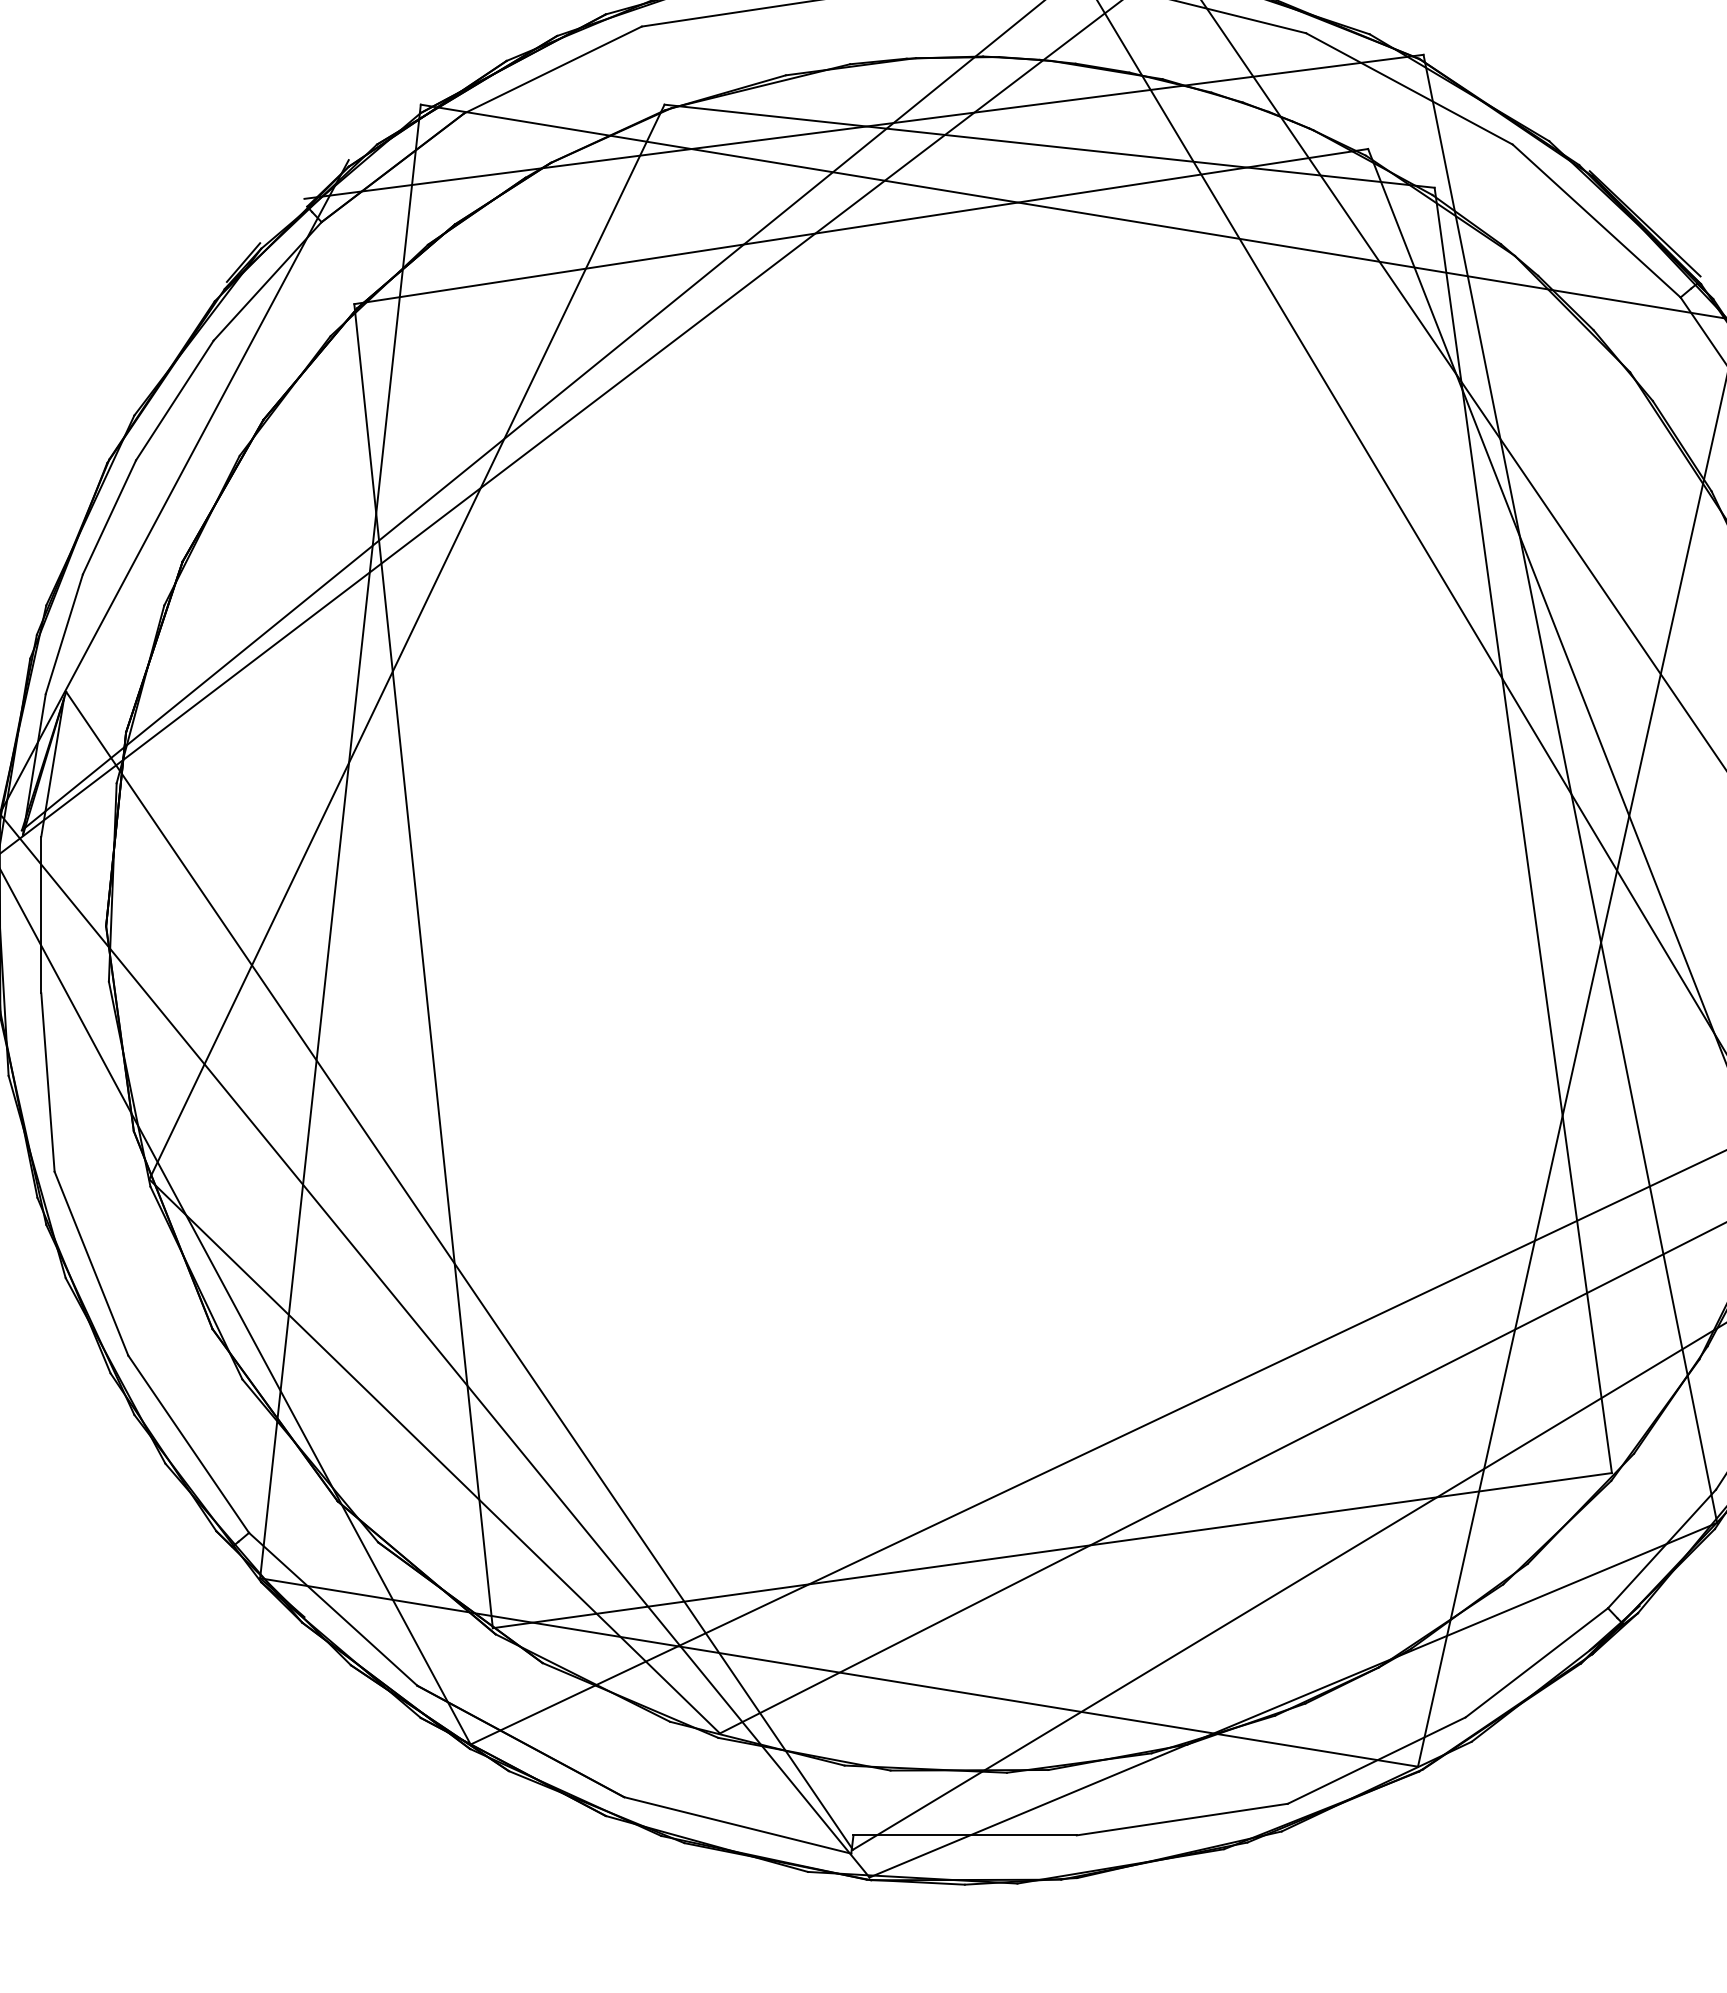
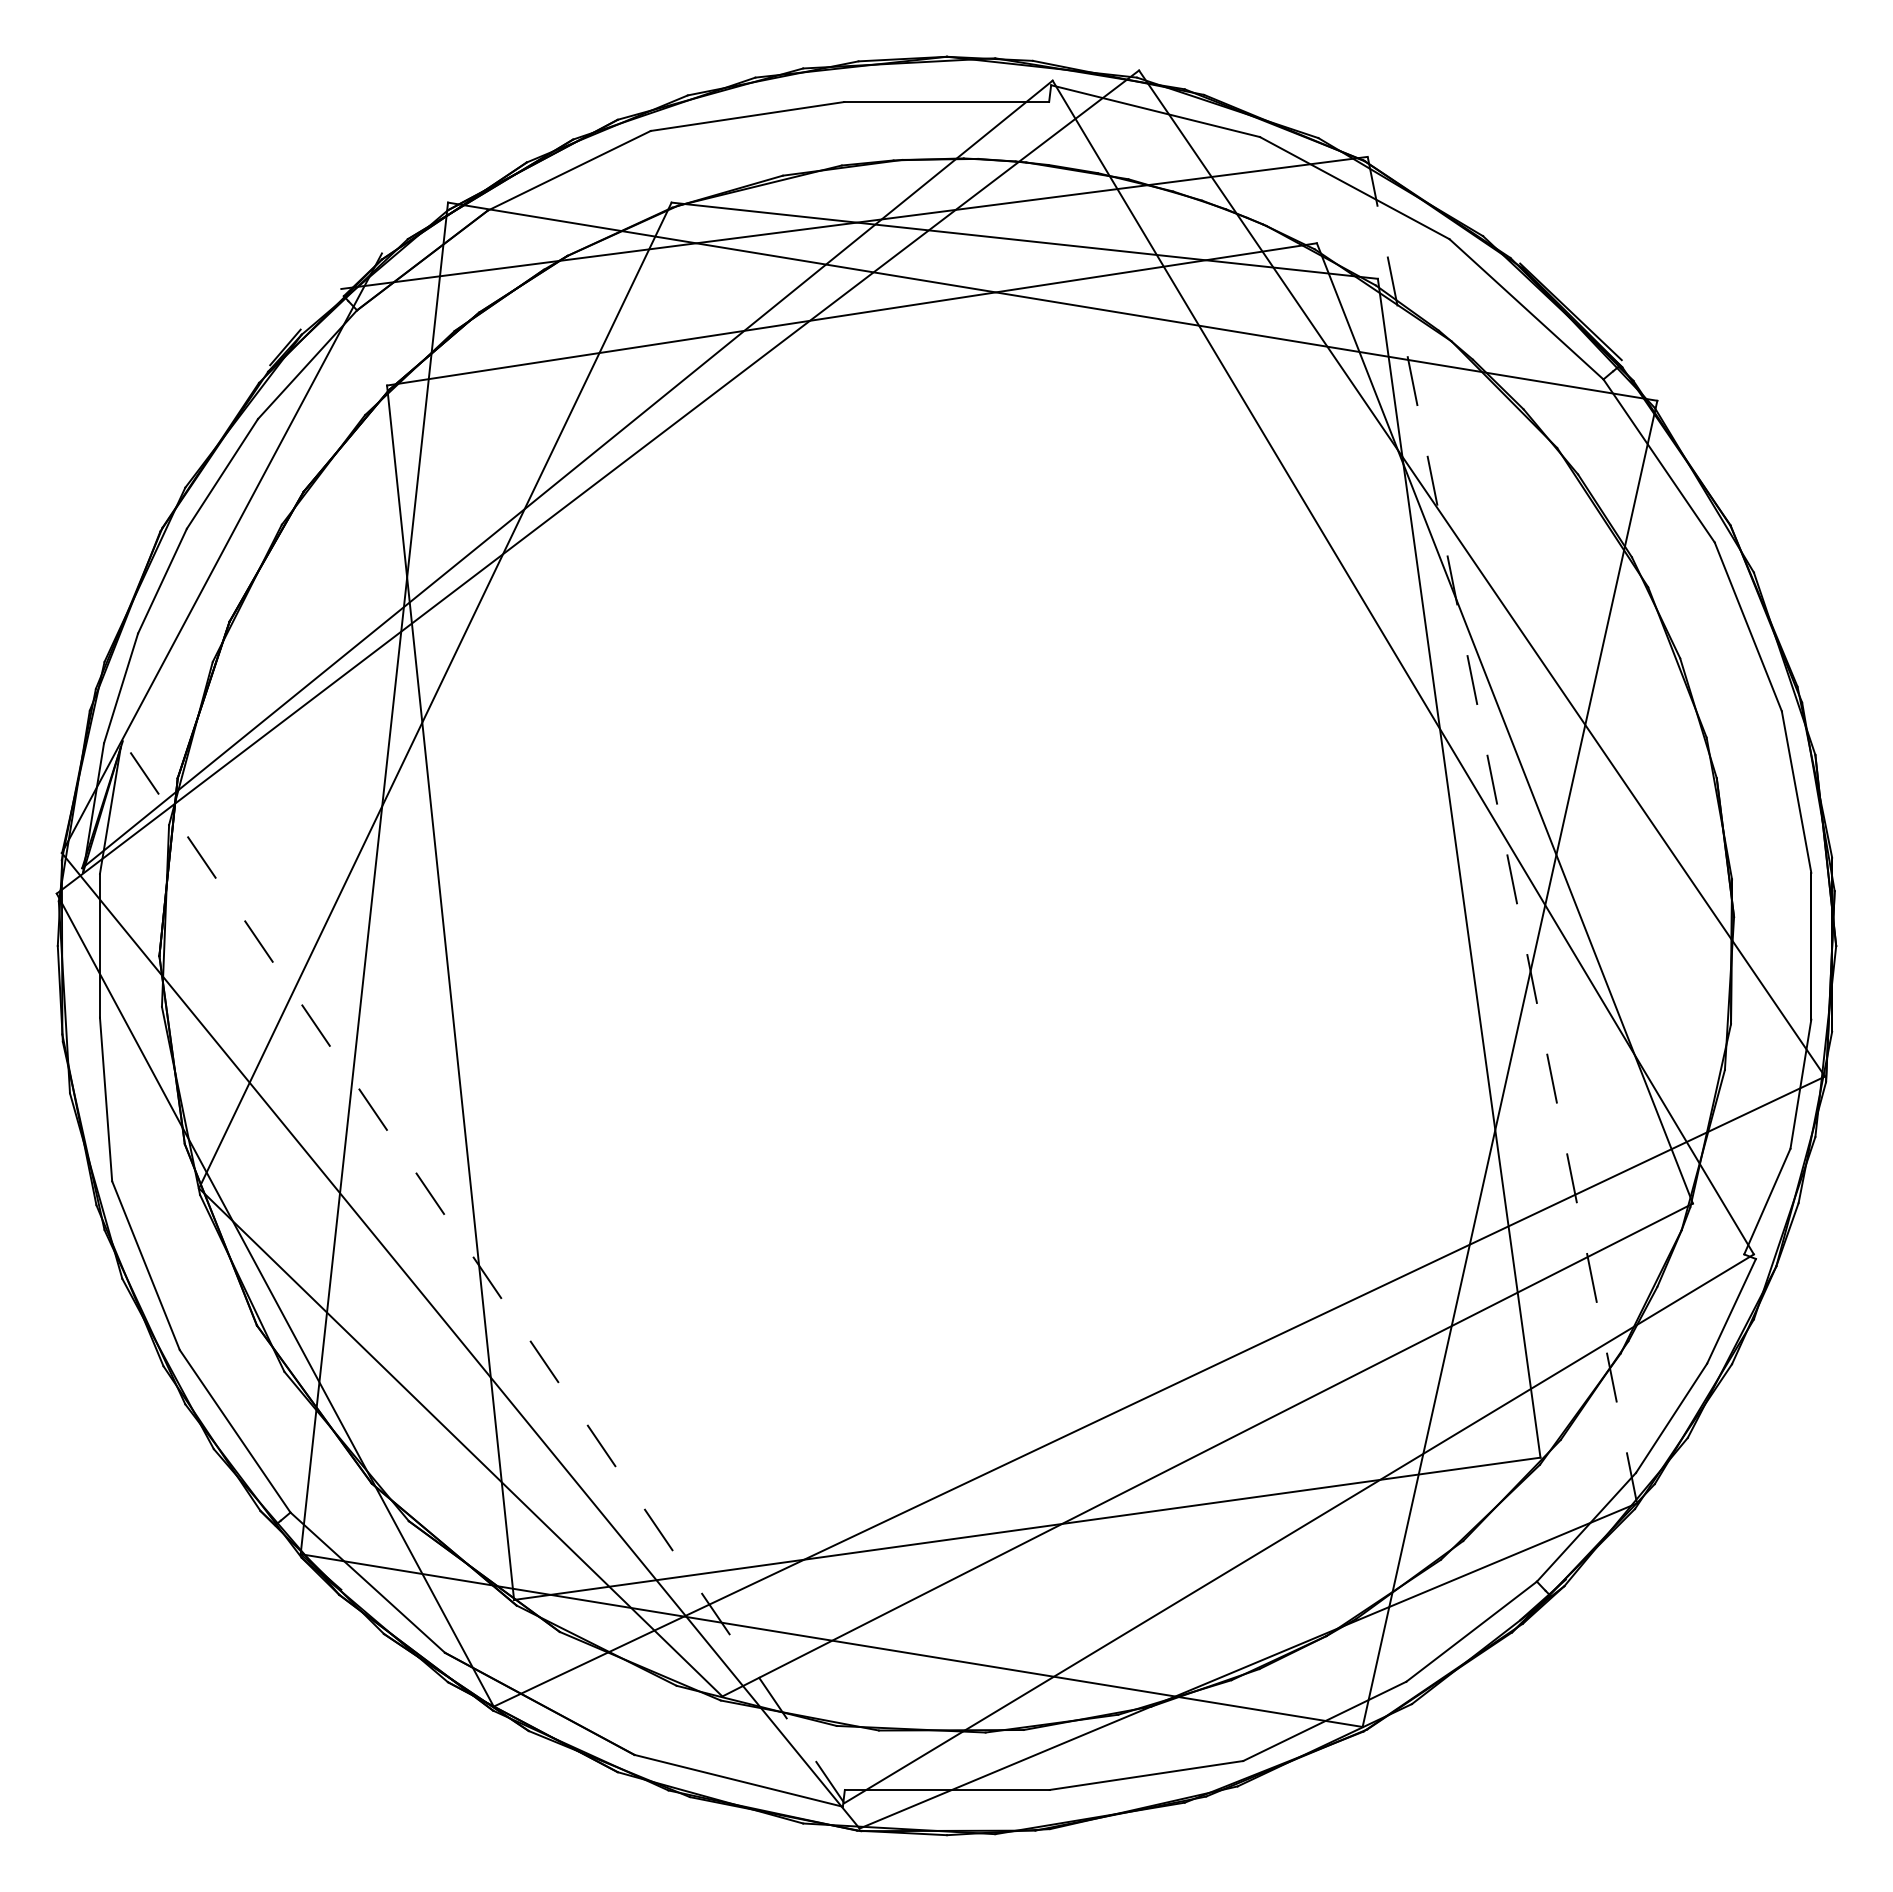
line: (1570, 789) -> (1502, 830), solid -> dashed
line: (459, 1271) -> (483, 1272), solid -> dashed

